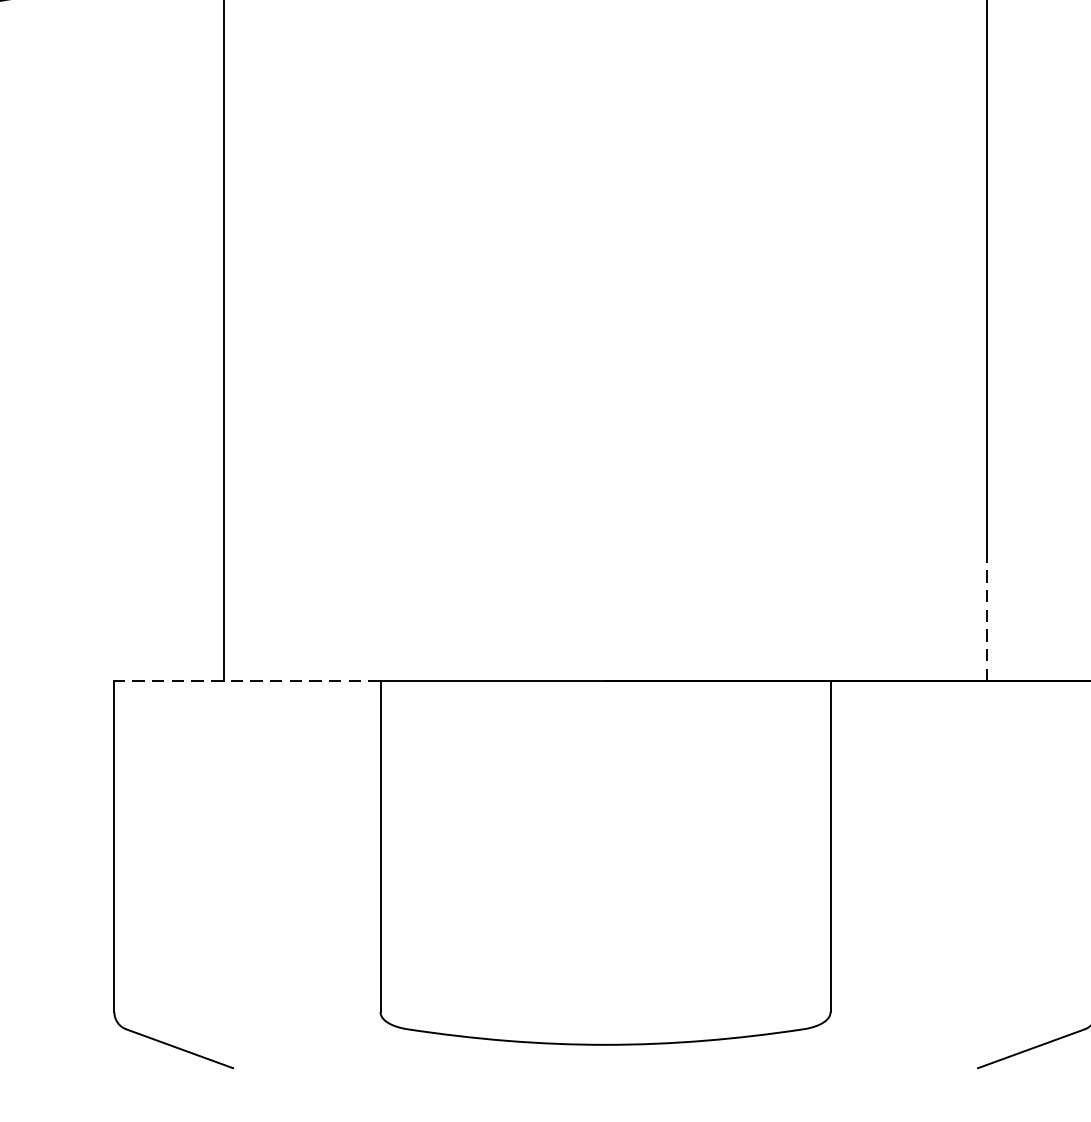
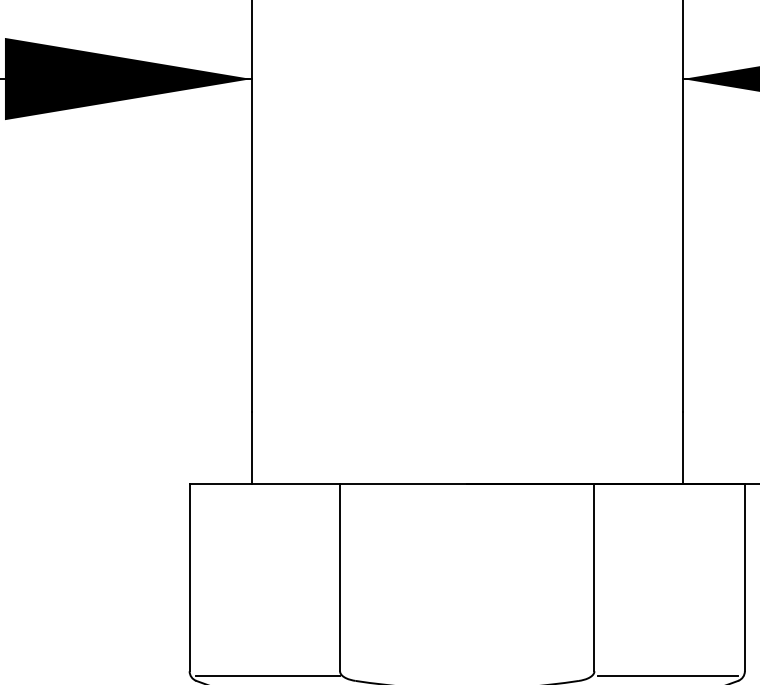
line: (986, 618) -> (682, 448), dashed -> solid
line: (246, 681) -> (264, 484), dashed -> solid
line: (252, 1021) -> (267, 676), added
line: (961, 1021) -> (668, 676), added

